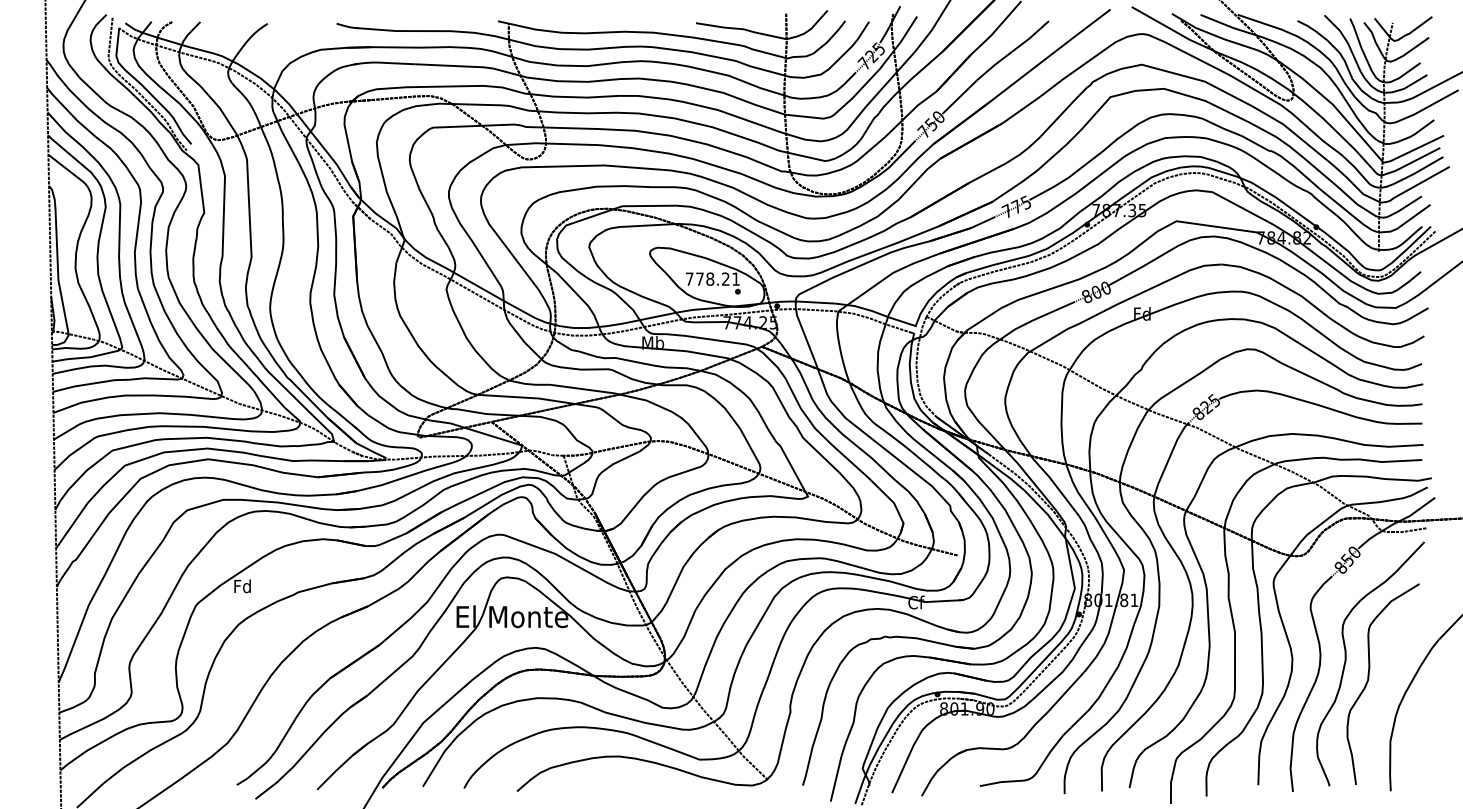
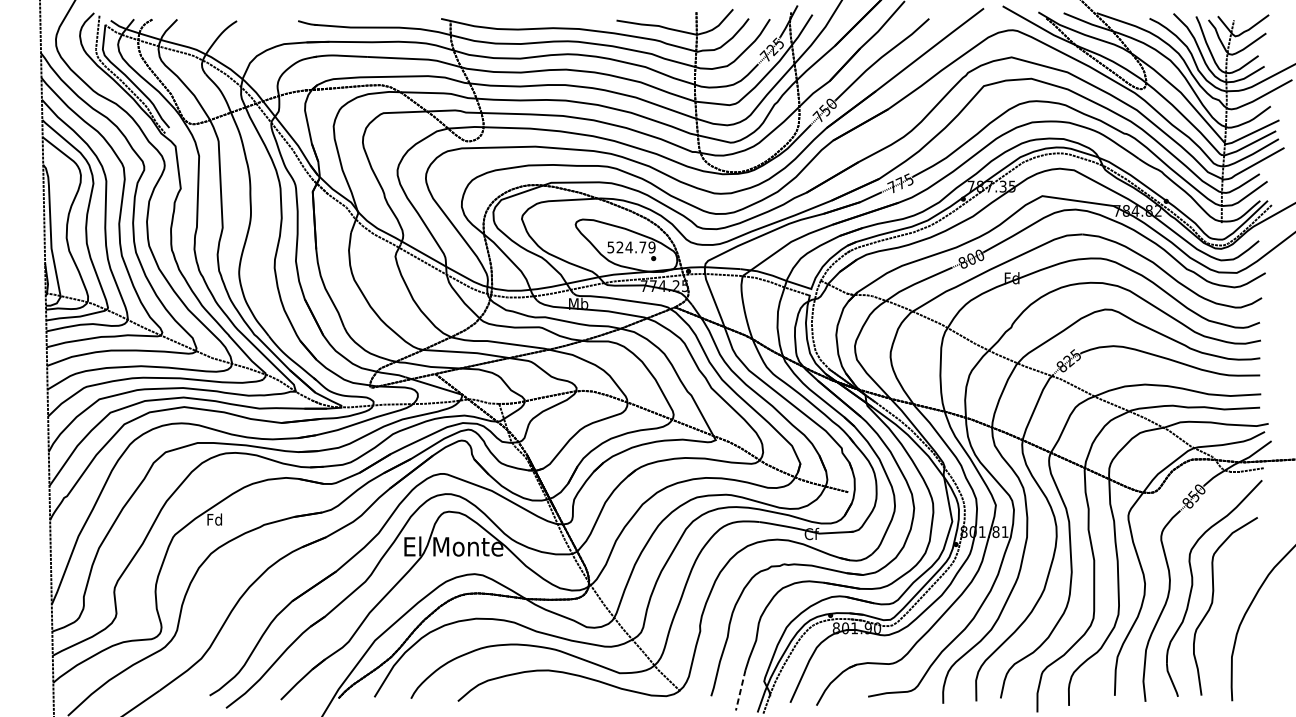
text: (712, 278) -> (631, 246), 778.21 -> 524.79
line: (836, 779) -> (741, 690), solid -> dashed

